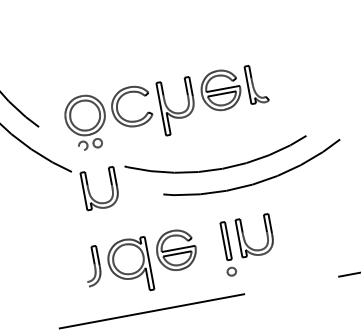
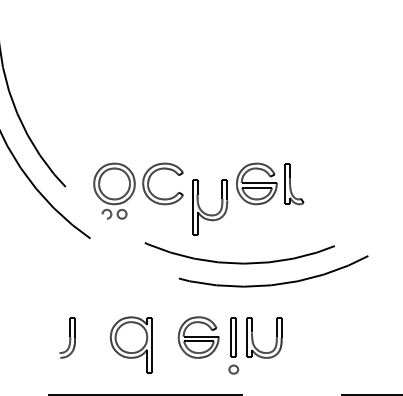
part: (176, 112) -> (207, 213), moved
part: (111, 186) -> (127, 260), removed
part: (176, 250) -> (198, 337), moved
part: (92, 265) -> (67, 337), moved

